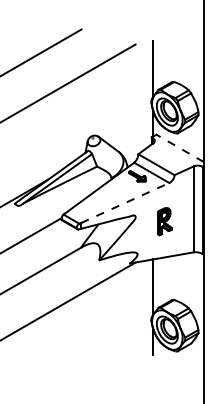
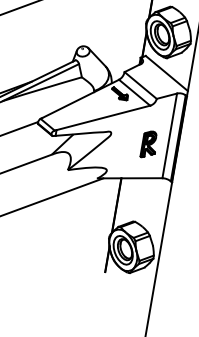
line: (179, 148) -> (166, 73), dashed -> solid
line: (125, 202) -> (103, 117), dashed -> solid
part: (165, 221) -> (149, 144), moved

